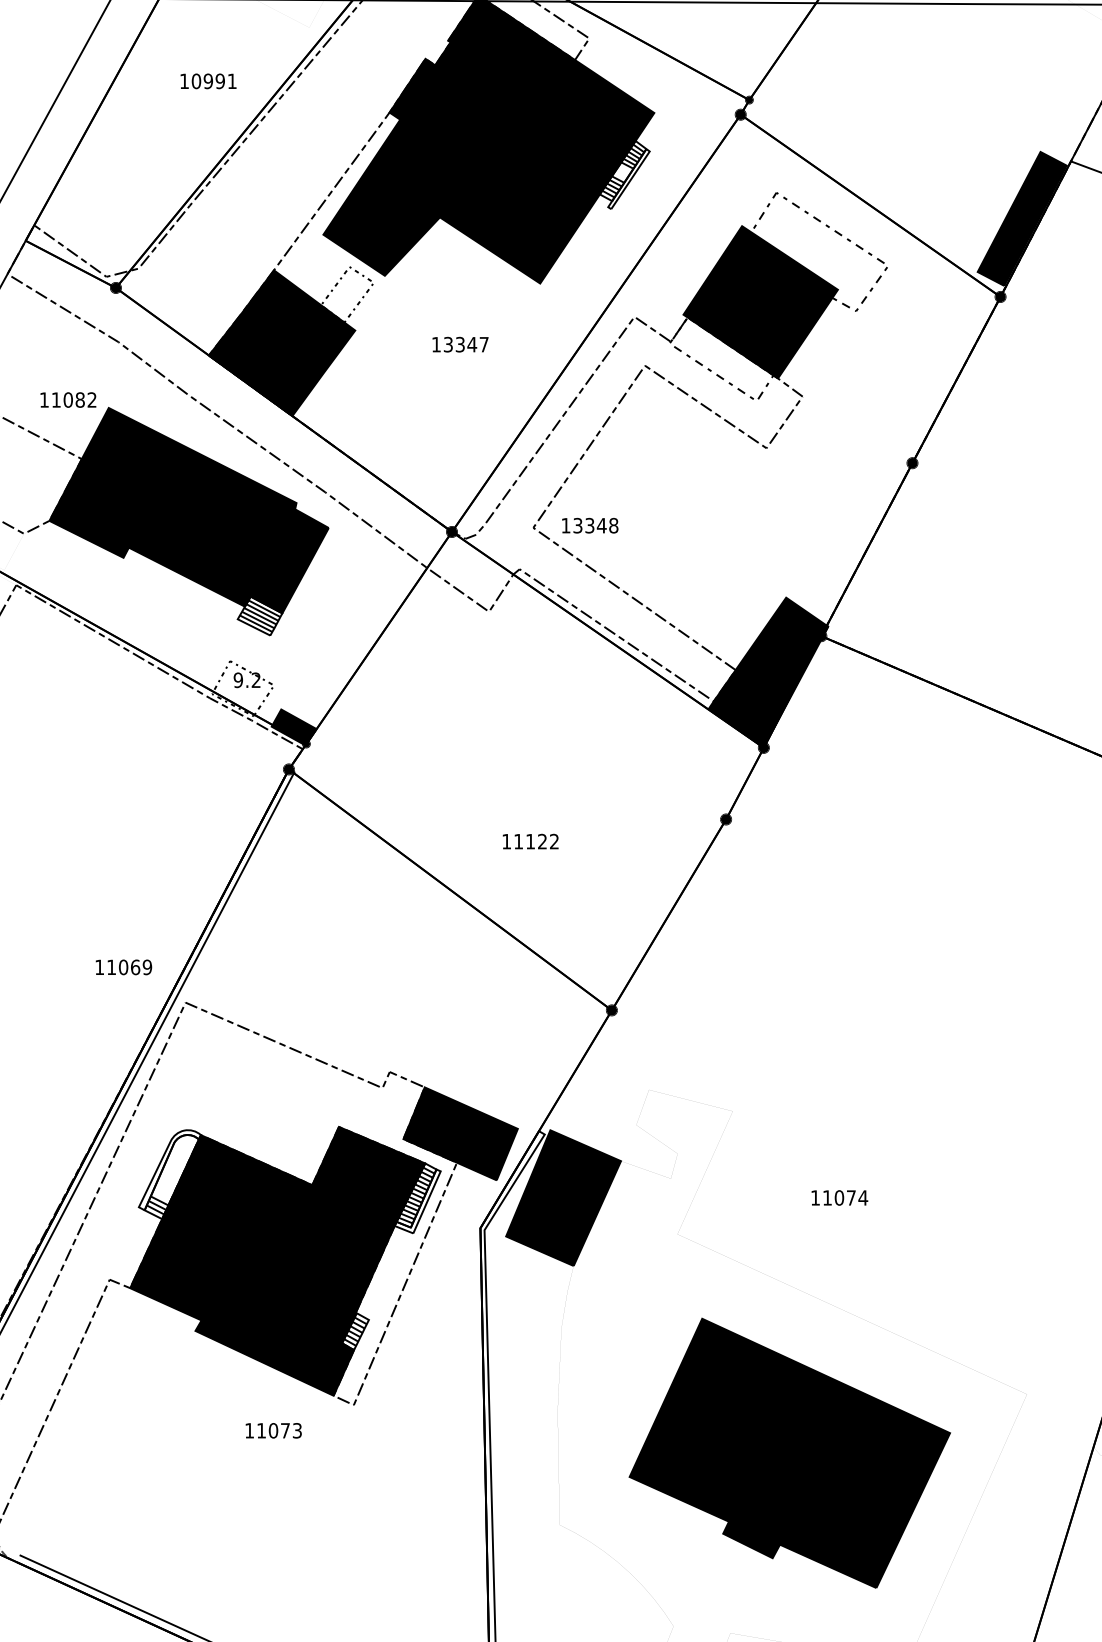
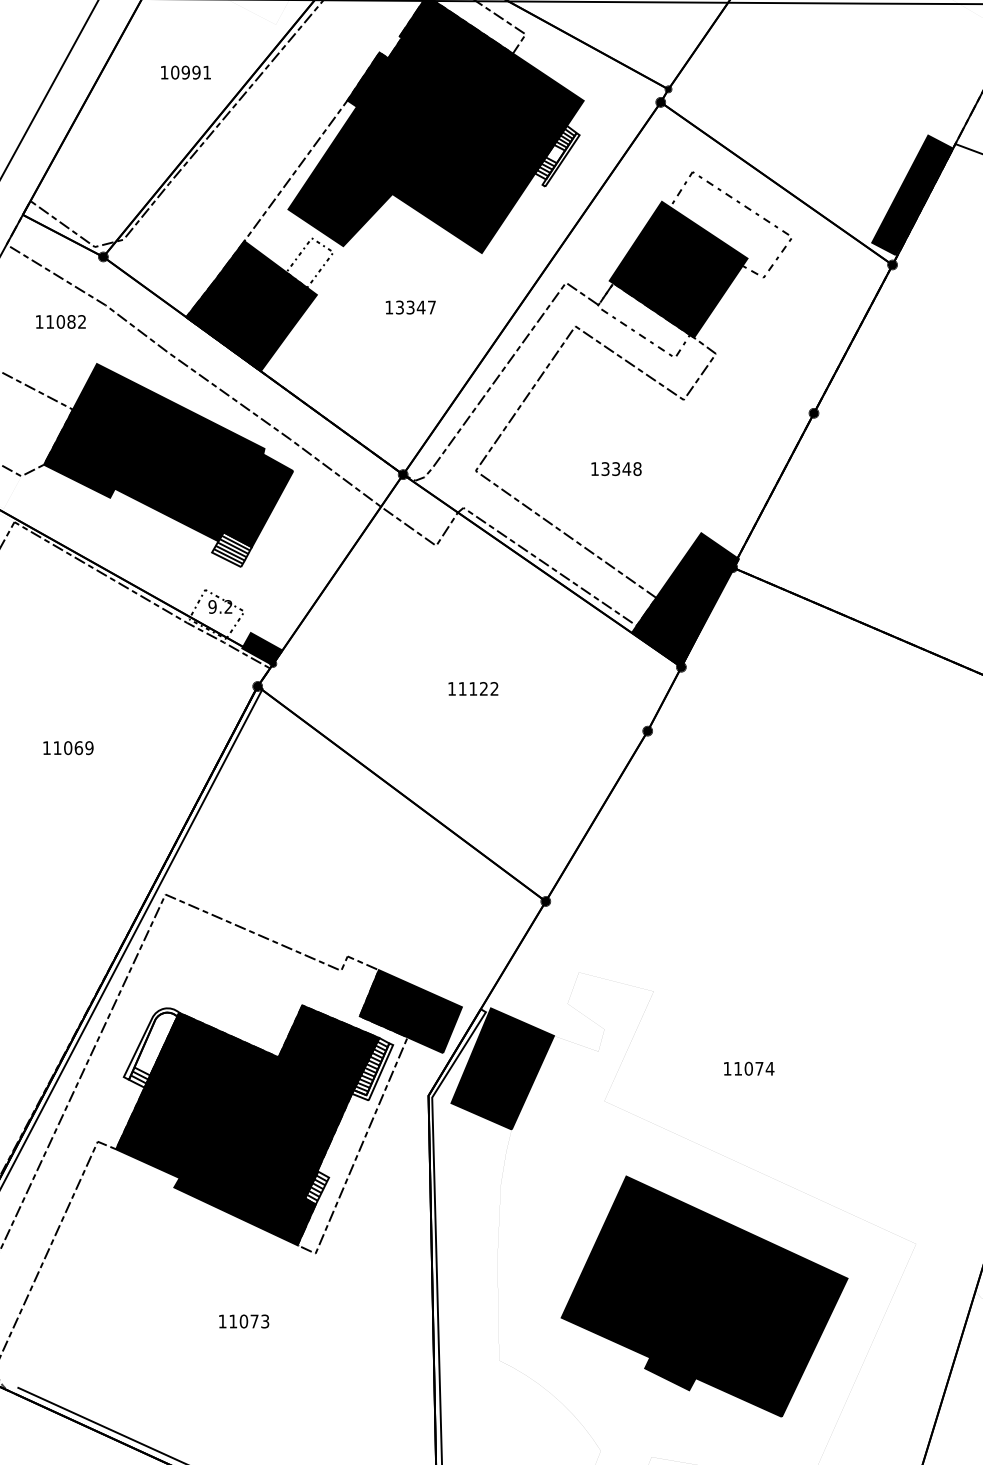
text: (67, 399) -> (60, 321), moved
text: (590, 525) -> (616, 468), moved
text: (530, 841) -> (473, 688), moved
text: (123, 967) -> (68, 748), moved
text: (274, 1430) -> (244, 1321), moved

